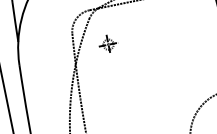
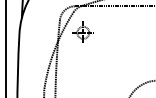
part: (107, 43) -> (82, 31), size x1.67

